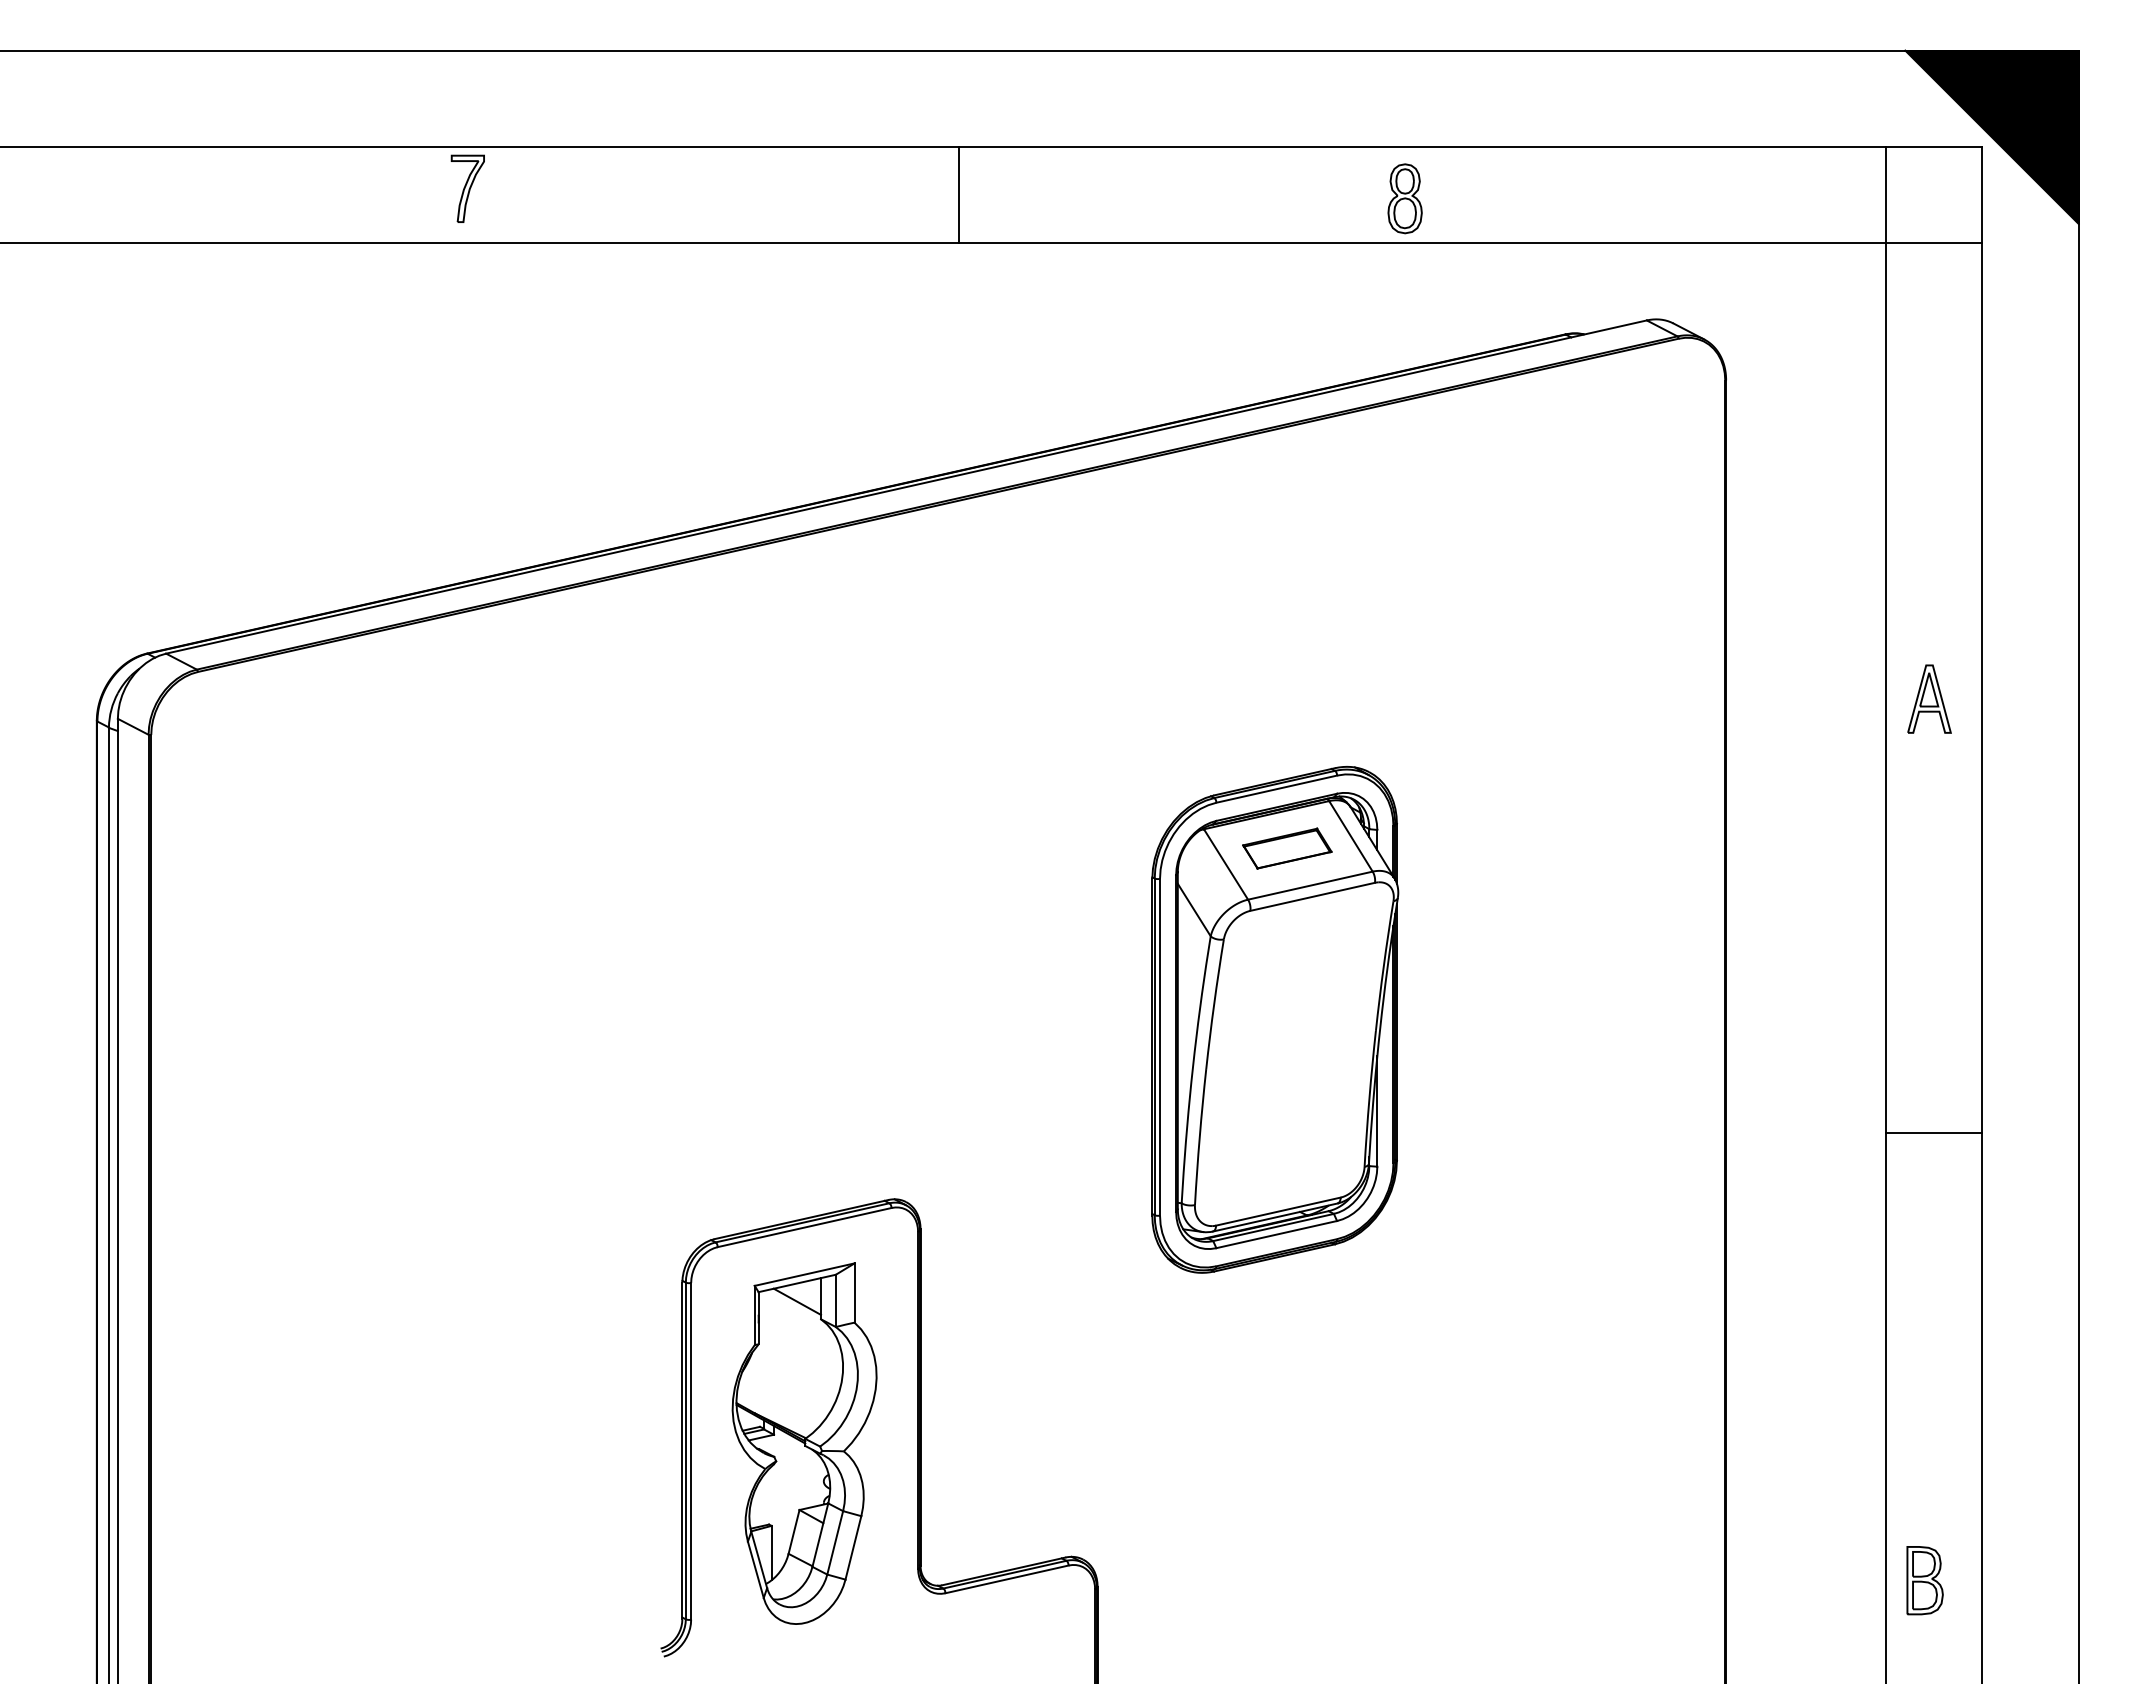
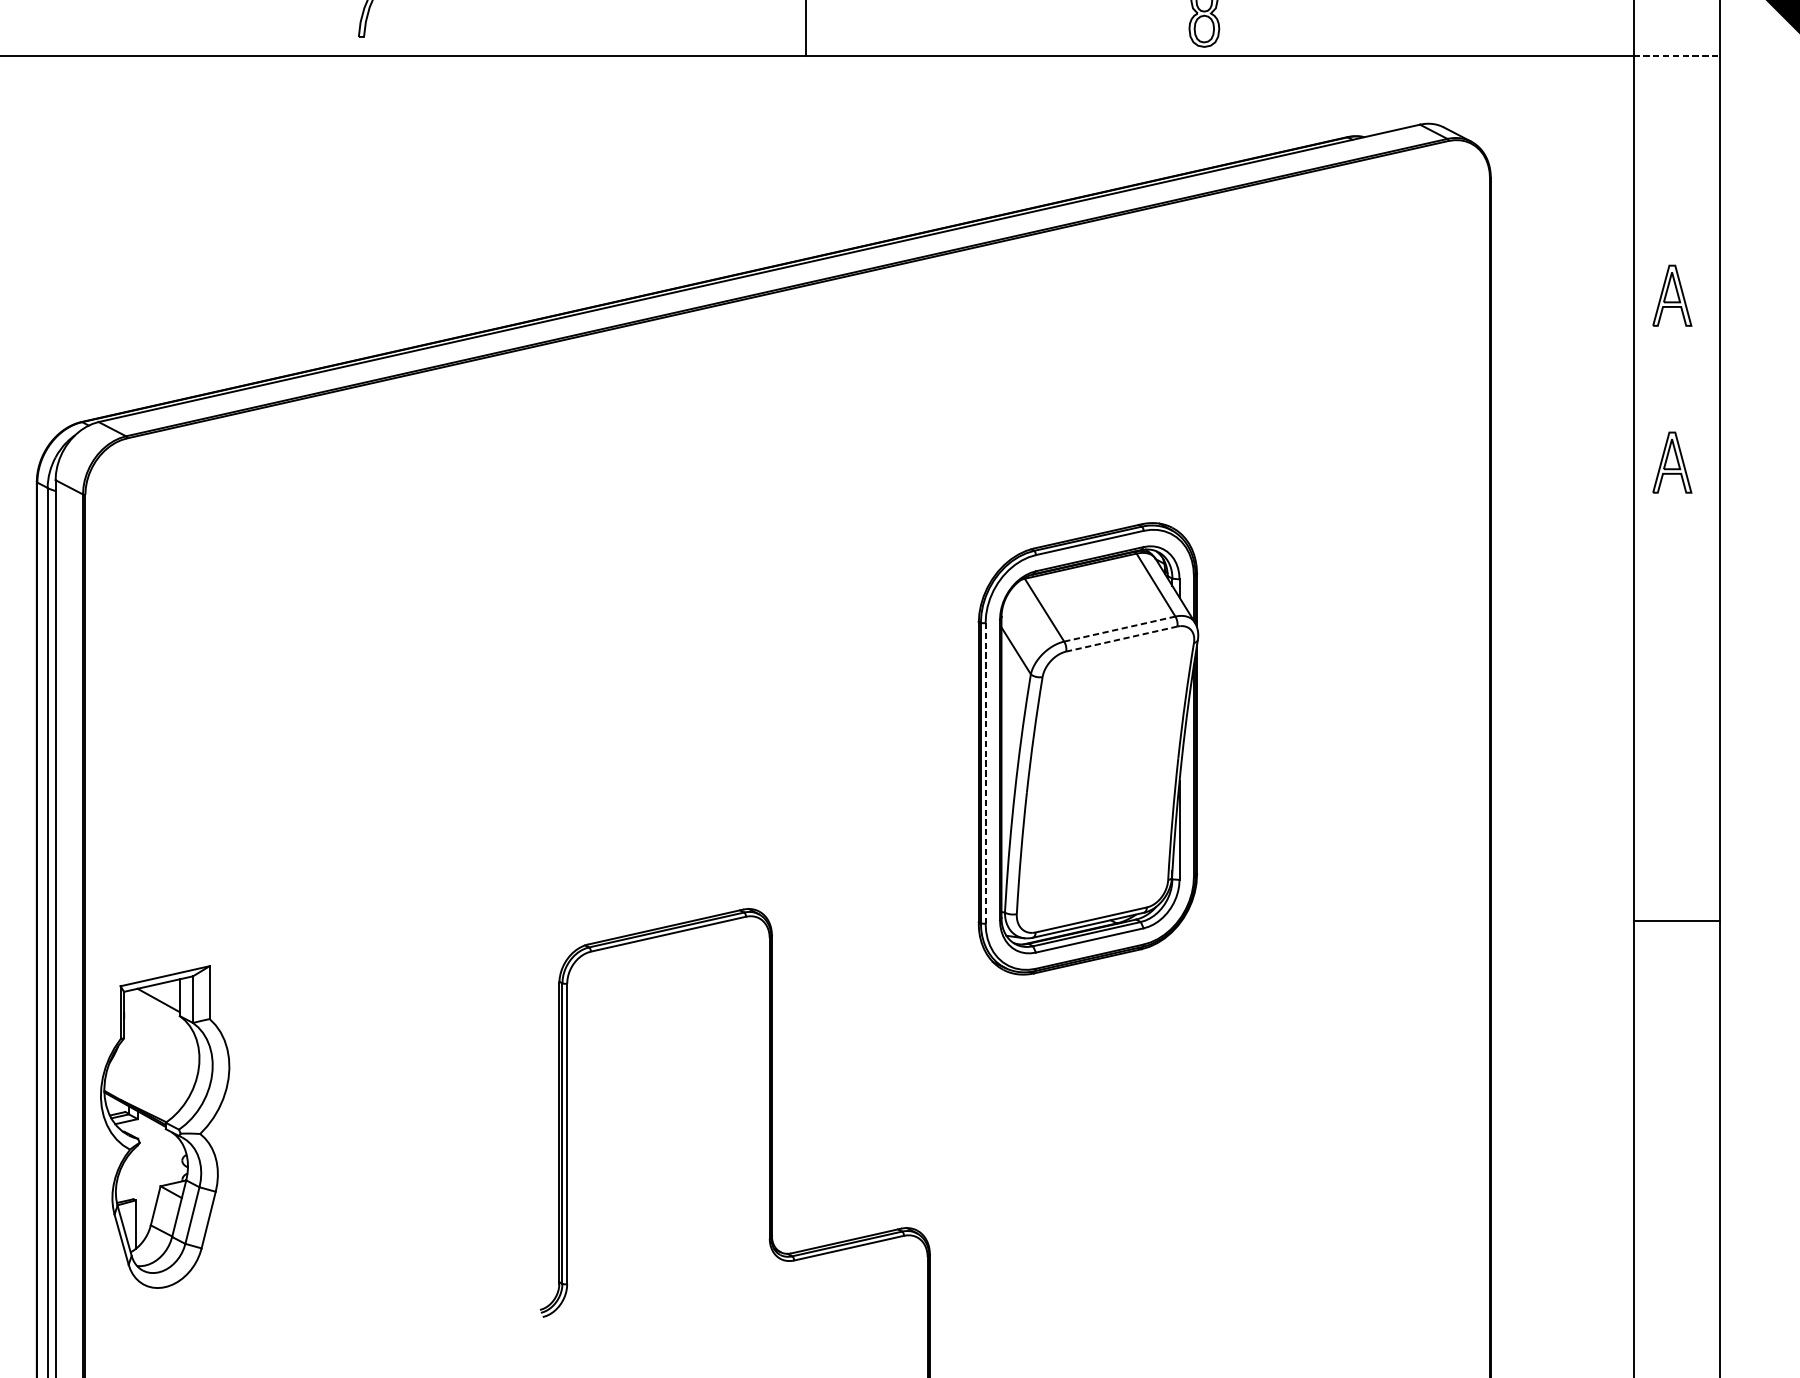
line: (1934, 243) -> (1676, 56), solid -> dashed
part: (1929, 511) -> (1672, 295), added
part: (1287, 848) -> (1099, 595), removed
line: (1310, 885) -> (1119, 628), solid -> dashed
line: (1312, 896) -> (1121, 638), solid -> dashed
line: (1160, 1047) -> (986, 773), solid -> dashed
line: (1934, 1132) -> (1676, 920), moved
part: (804, 1443) -> (165, 1126), moved
part: (1924, 1580) -> (1667, 1249), removed

